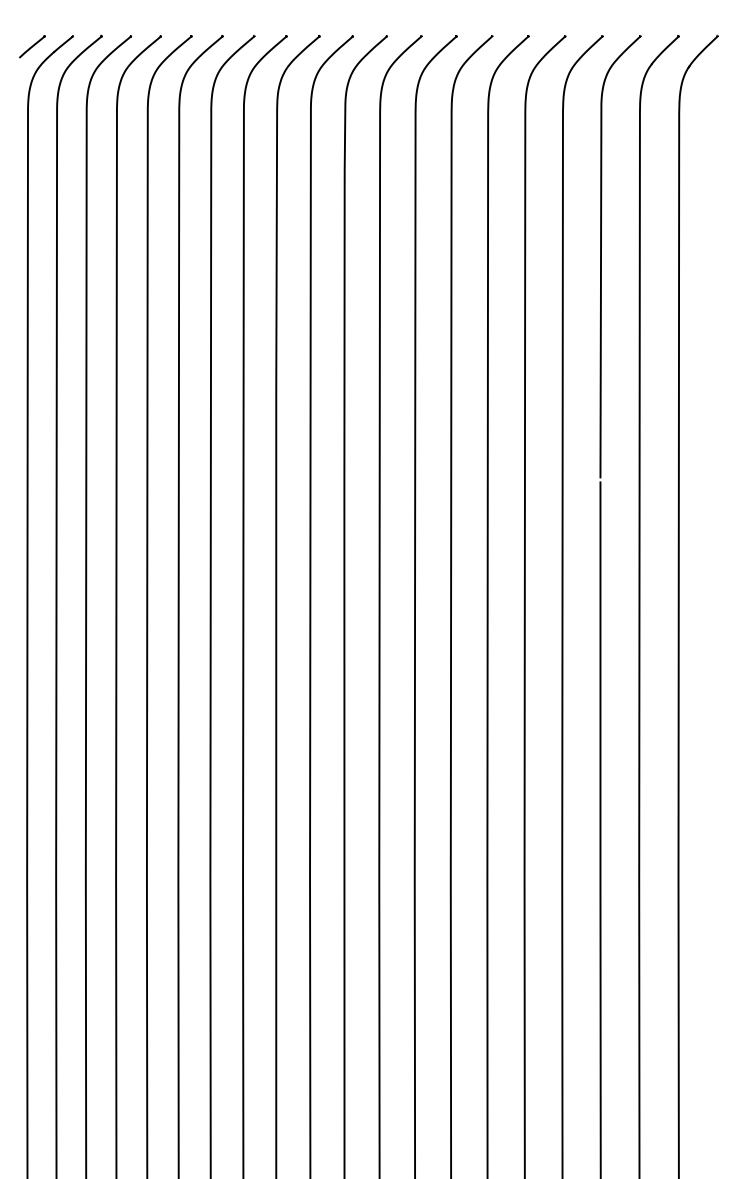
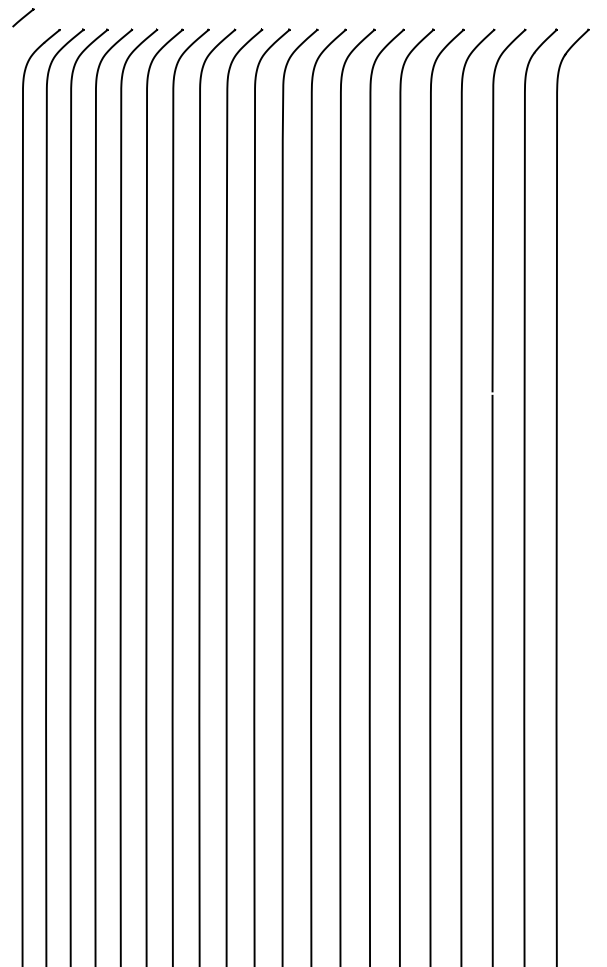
line: (32, 46) -> (23, 17), moved

